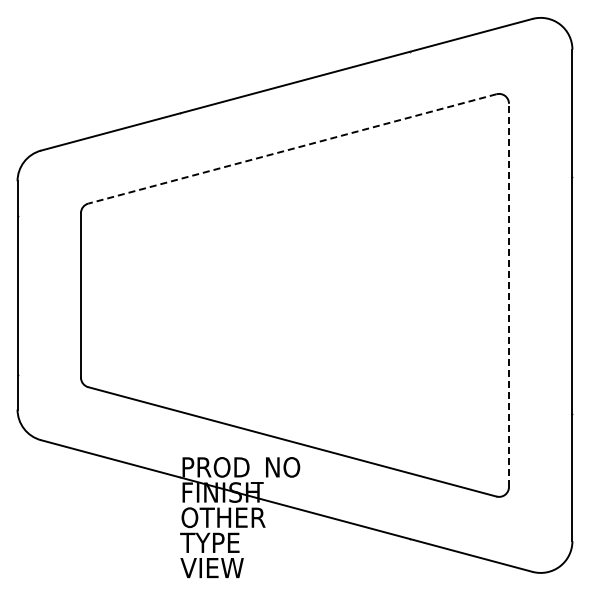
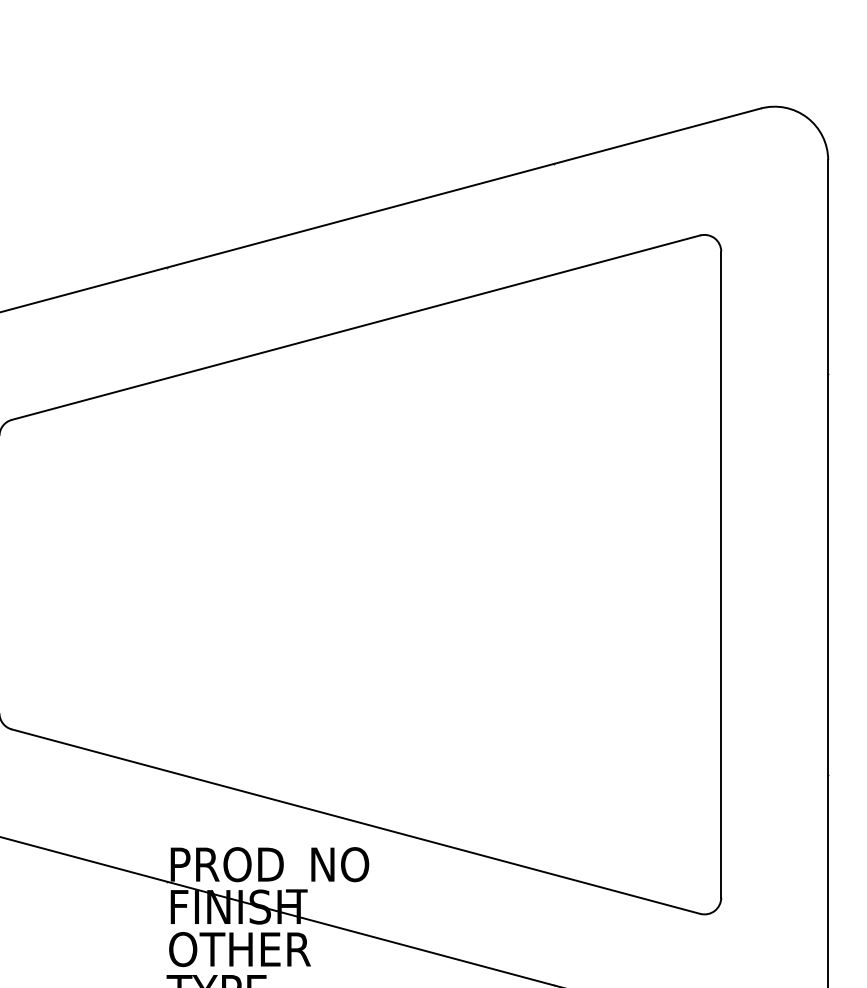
line: (291, 149) -> (354, 328), dashed -> solid
line: (509, 295) -> (722, 574), dashed -> solid

